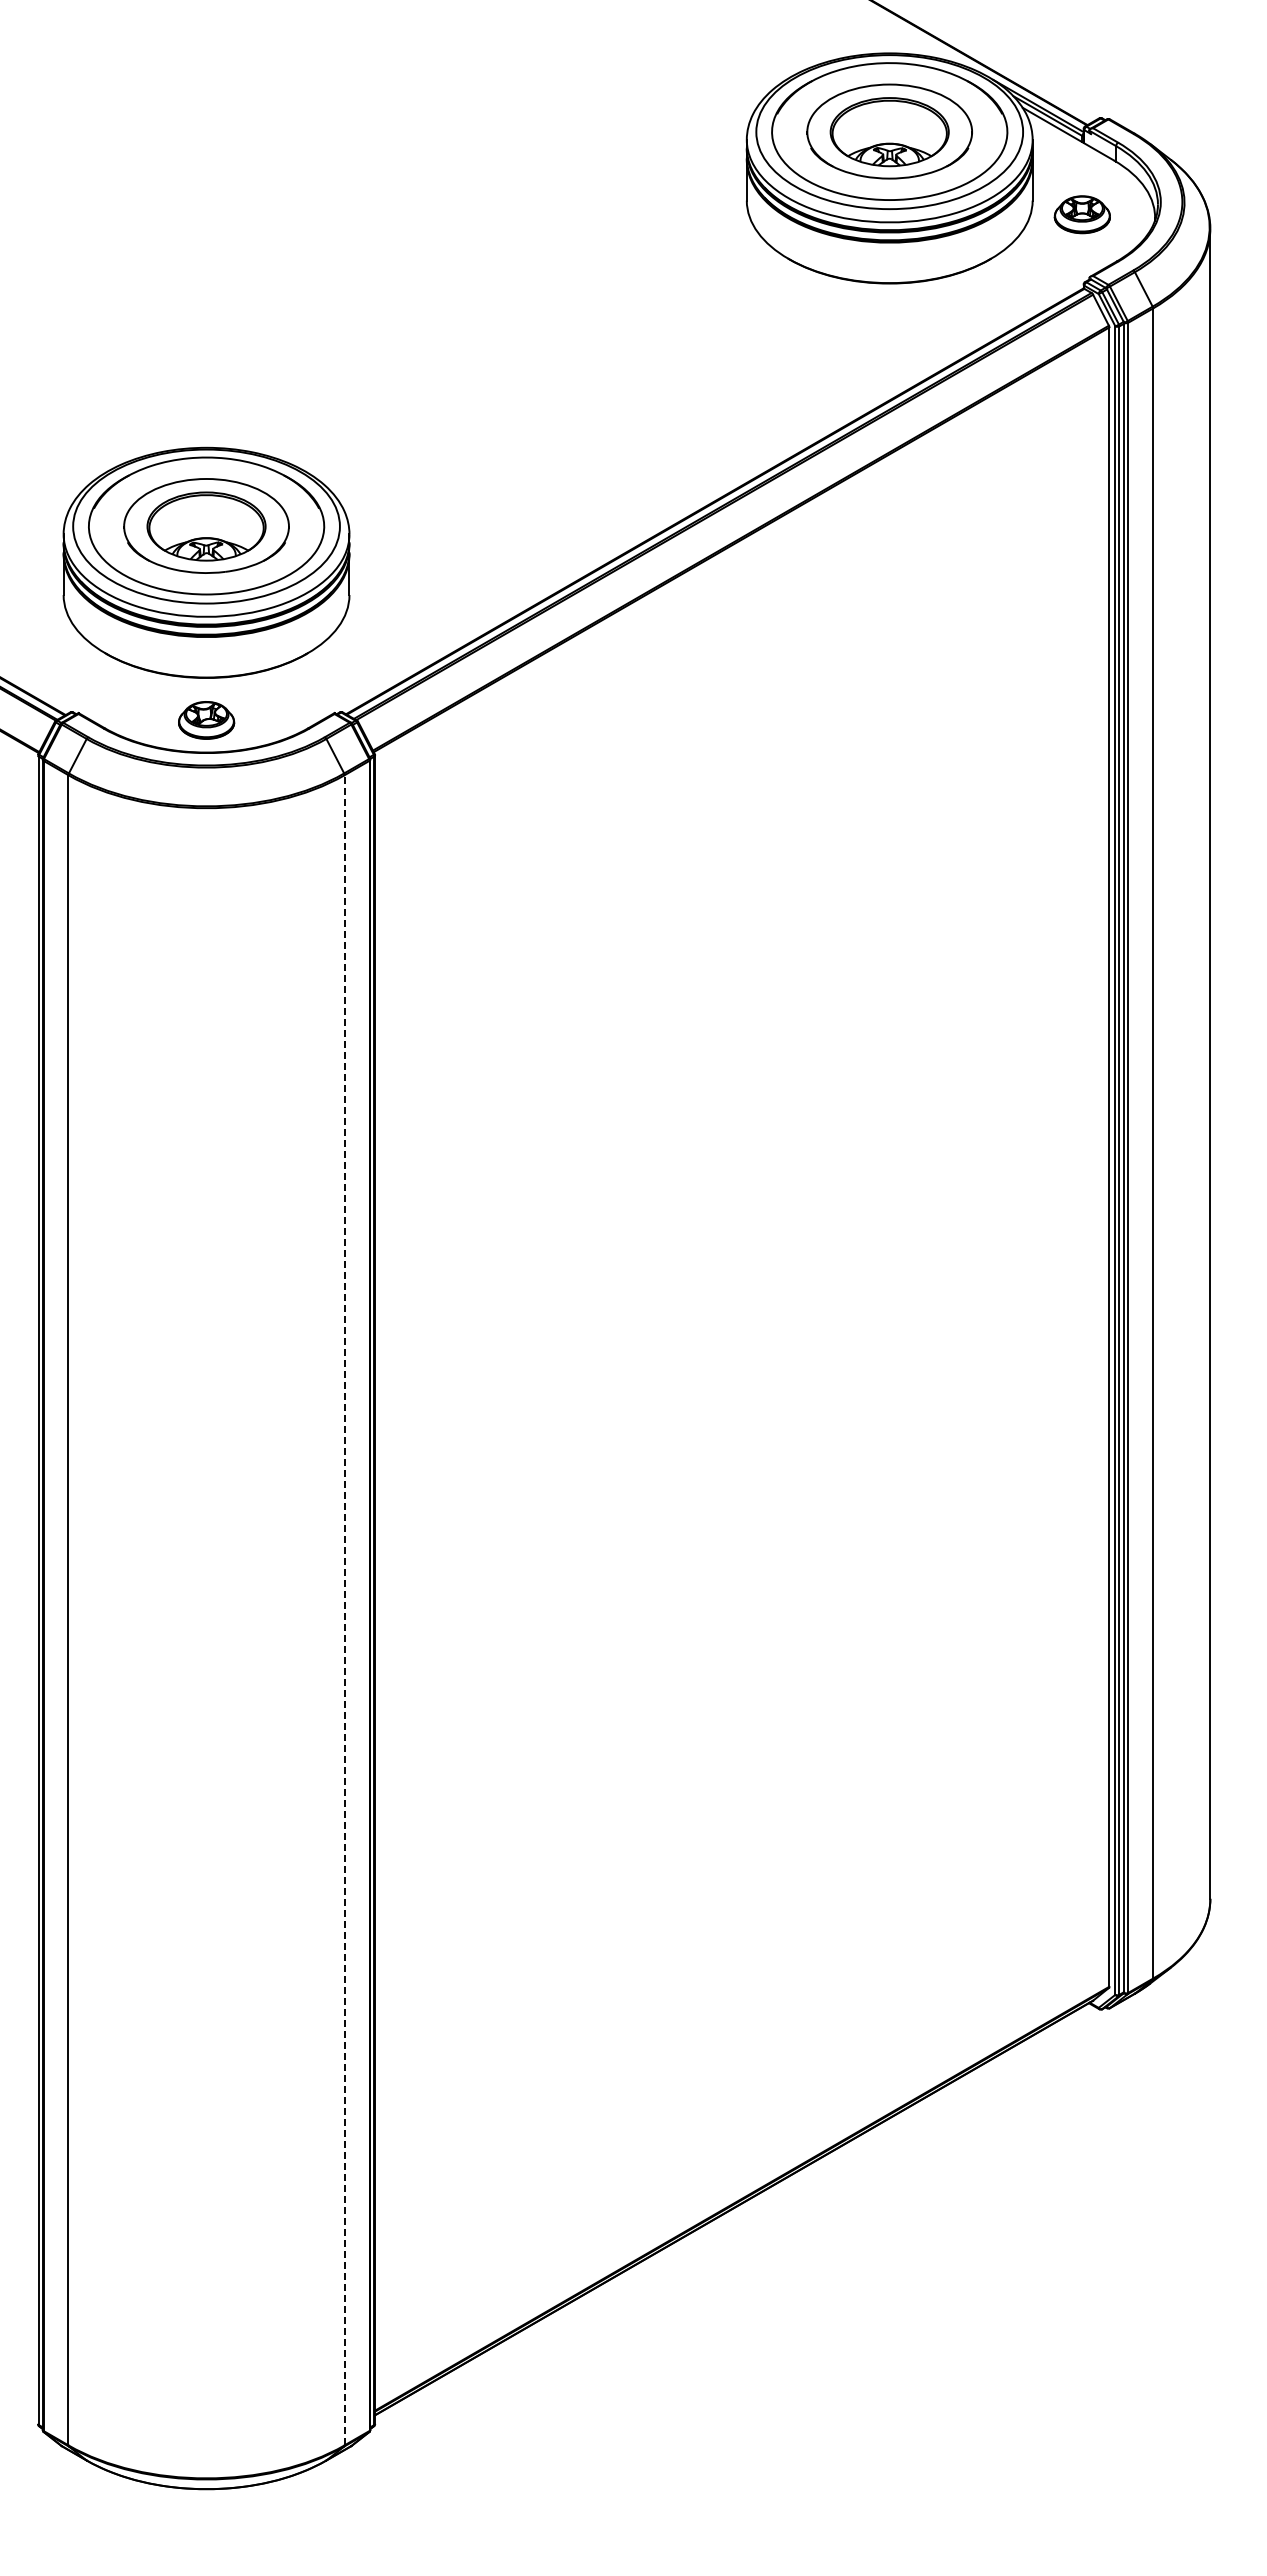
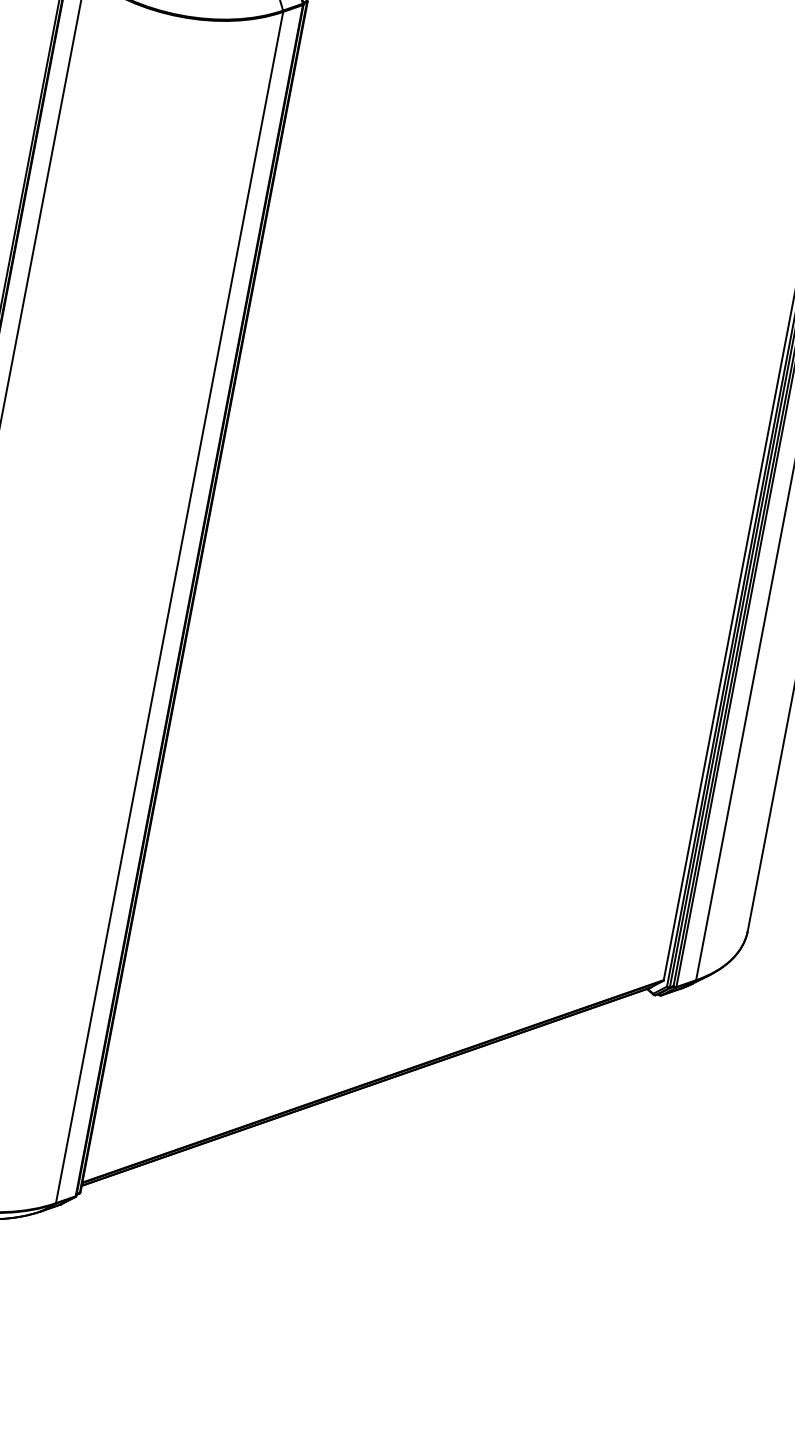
line: (344, 1609) -> (169, 606), dashed -> solid

